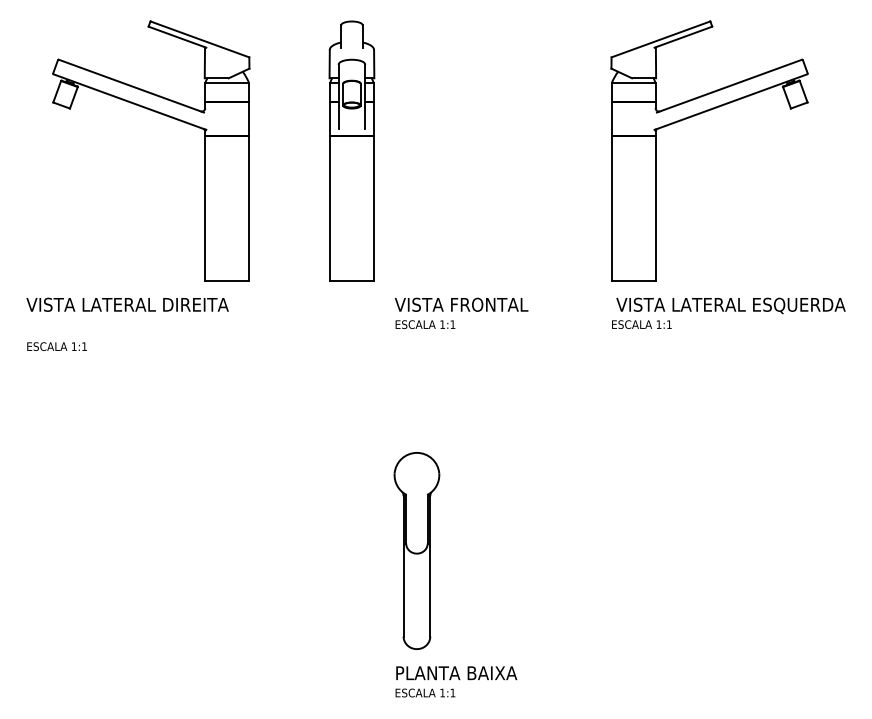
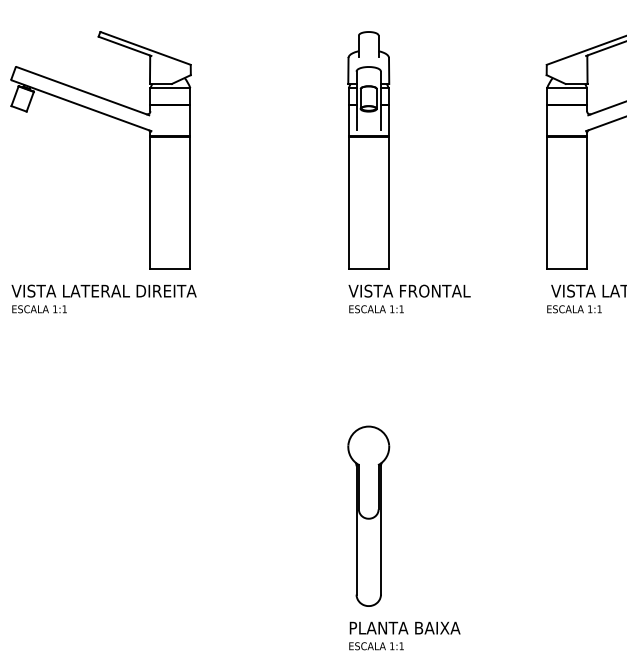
part: (163, 115) -> (112, 117), moved
part: (351, 150) -> (368, 150), moved
text: (56, 346) -> (39, 309), moved

